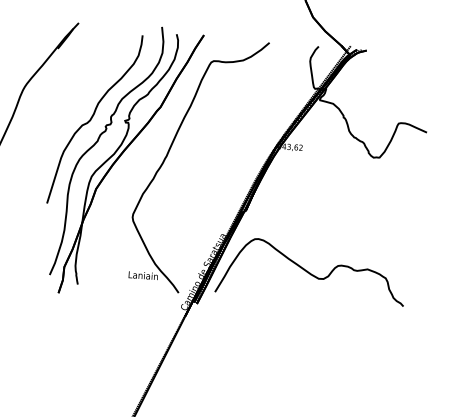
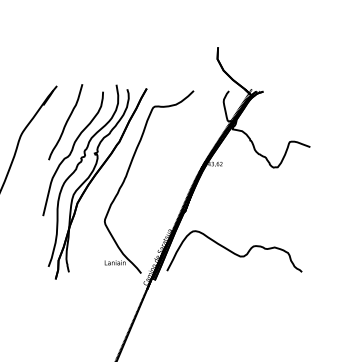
curve: (87, 74) -> (65, 122), added

